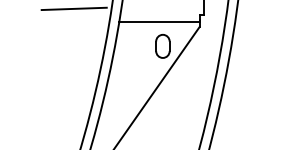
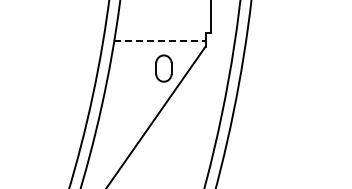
line: (74, 8) -> (63, 25), removed
line: (159, 22) -> (159, 41), solid -> dashed

